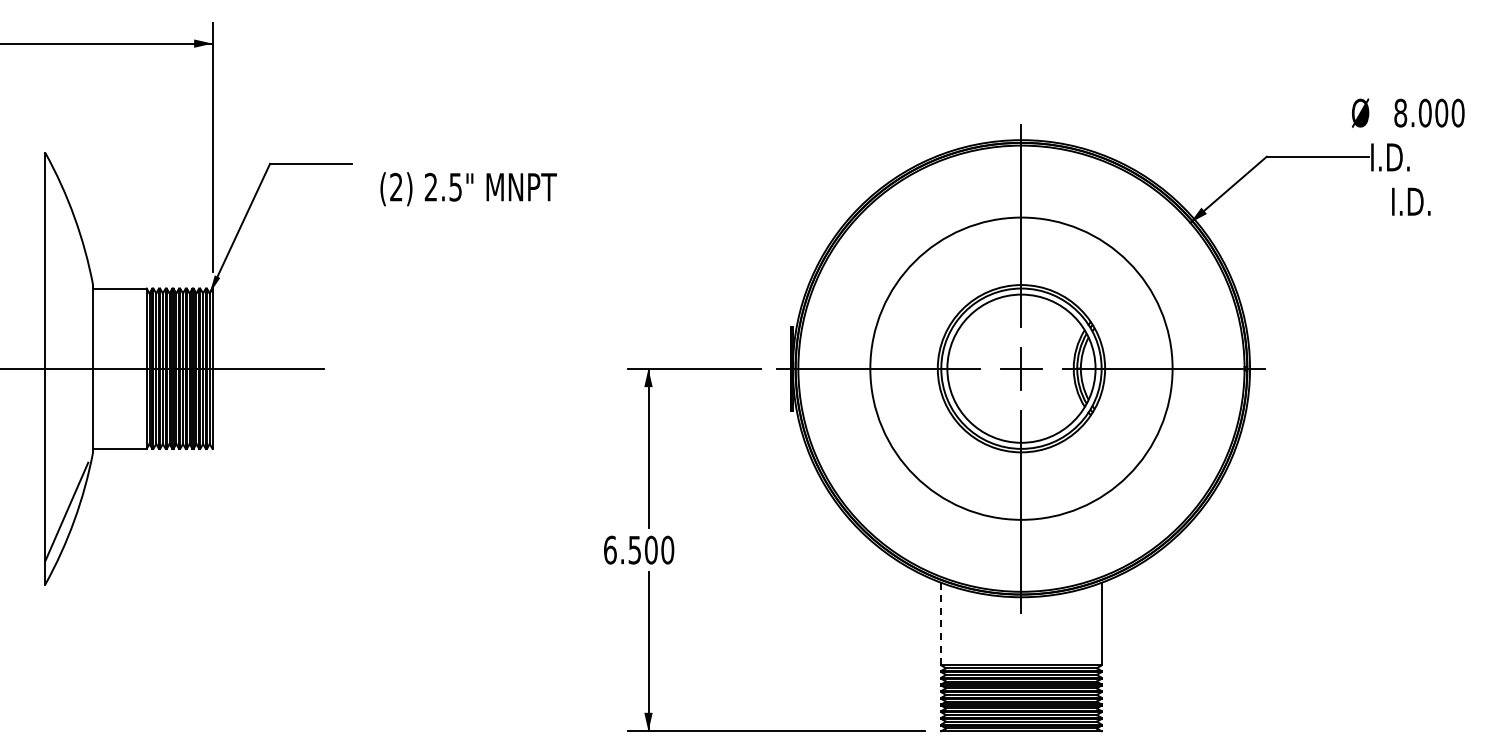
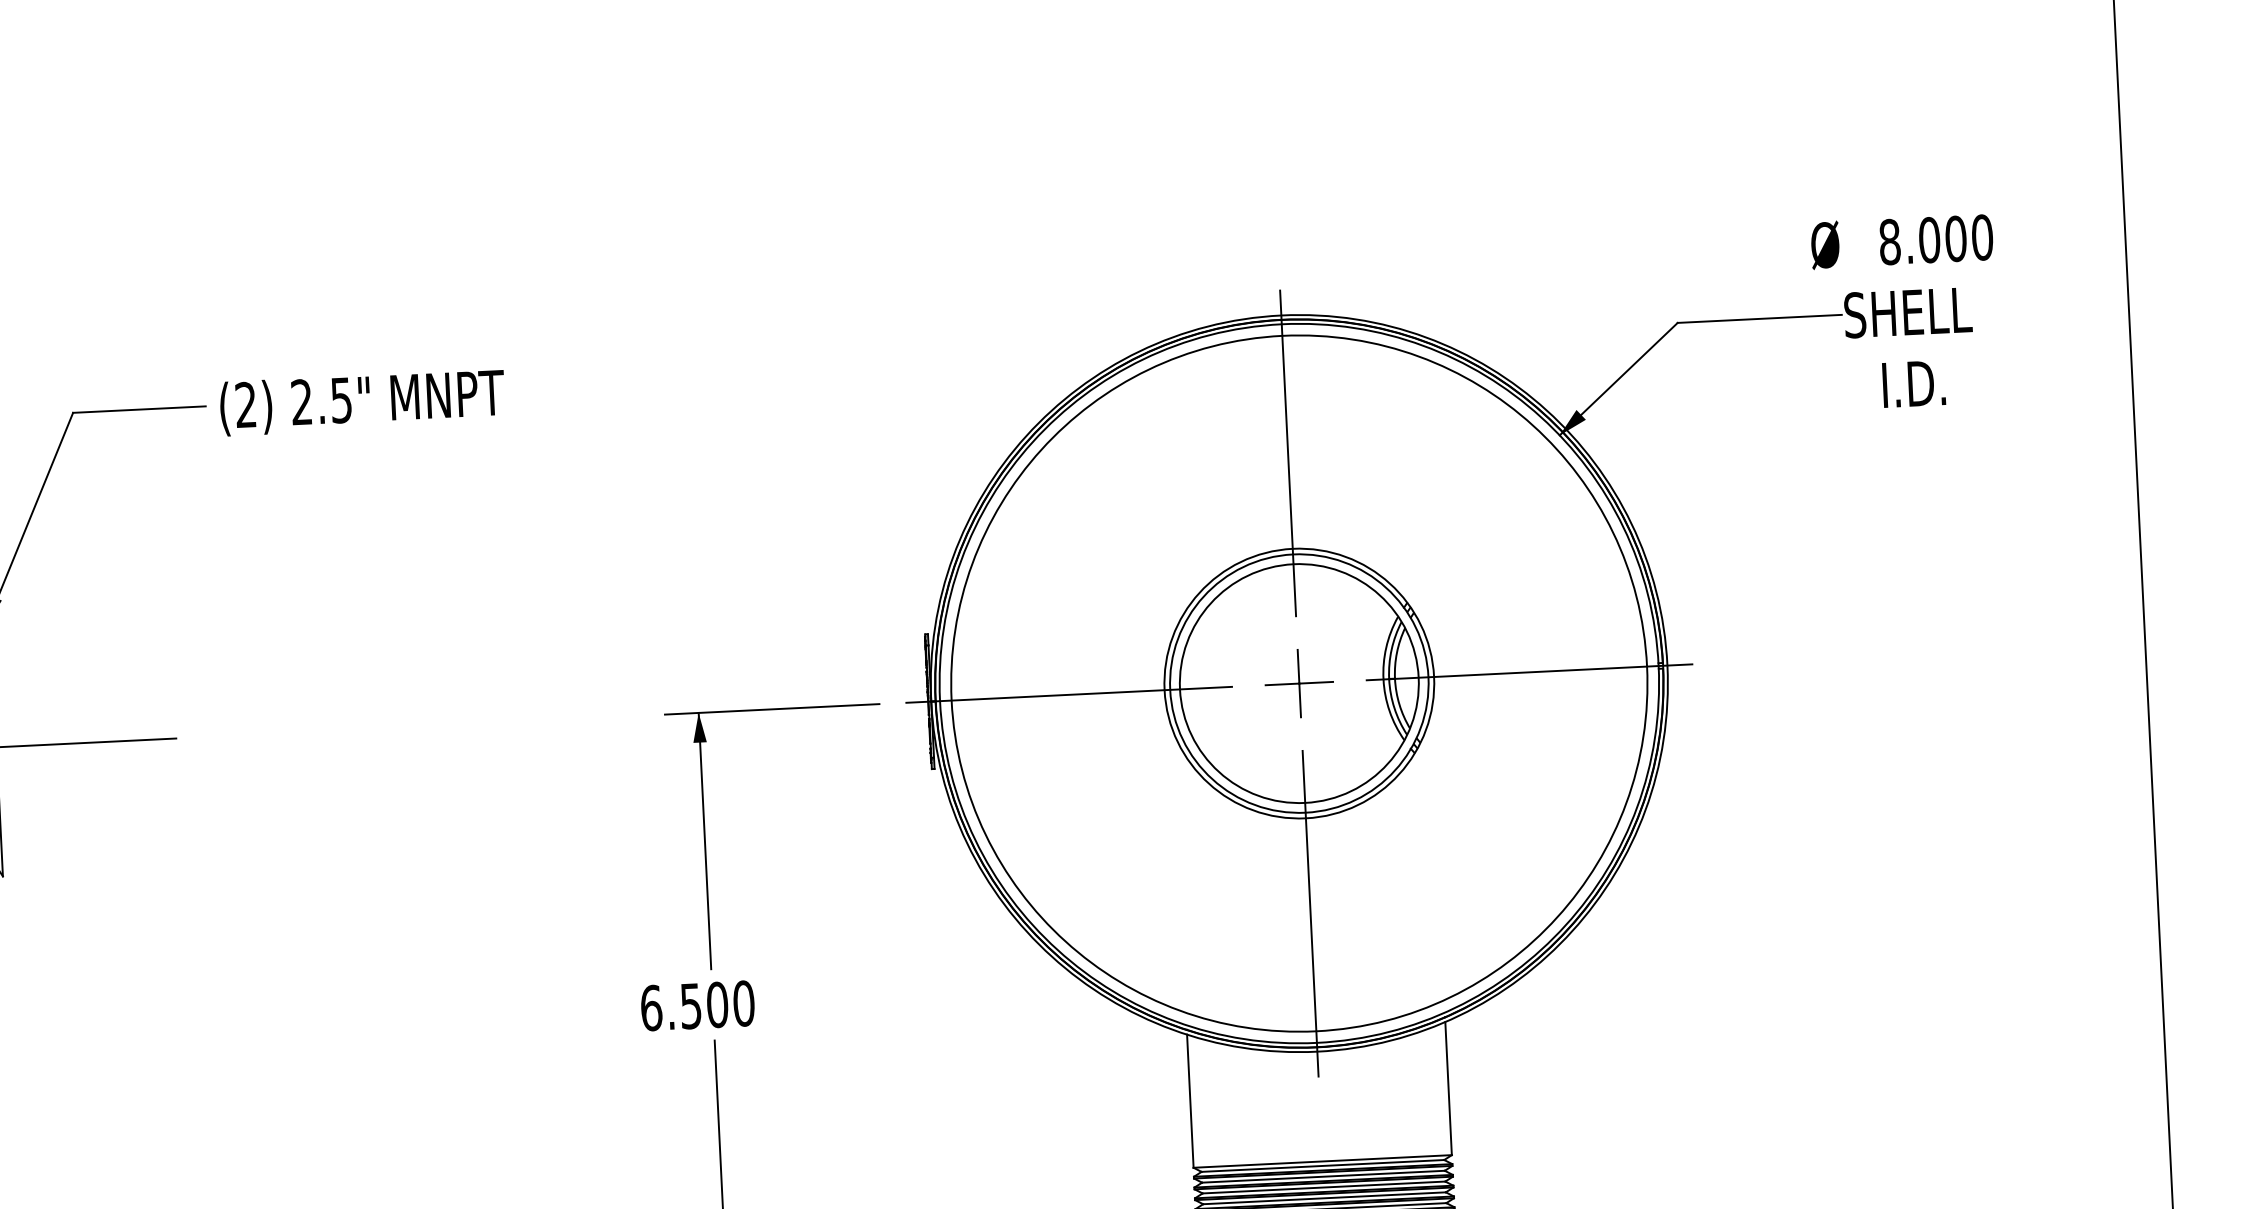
text: (1409, 157) -> (1907, 312), I.D. -> SHELL
text: (468, 189) -> (362, 402), moved
circle: (1021, 368) -> (1299, 683), size x1.43
line: (941, 624) -> (1190, 1101), dashed -> solid

